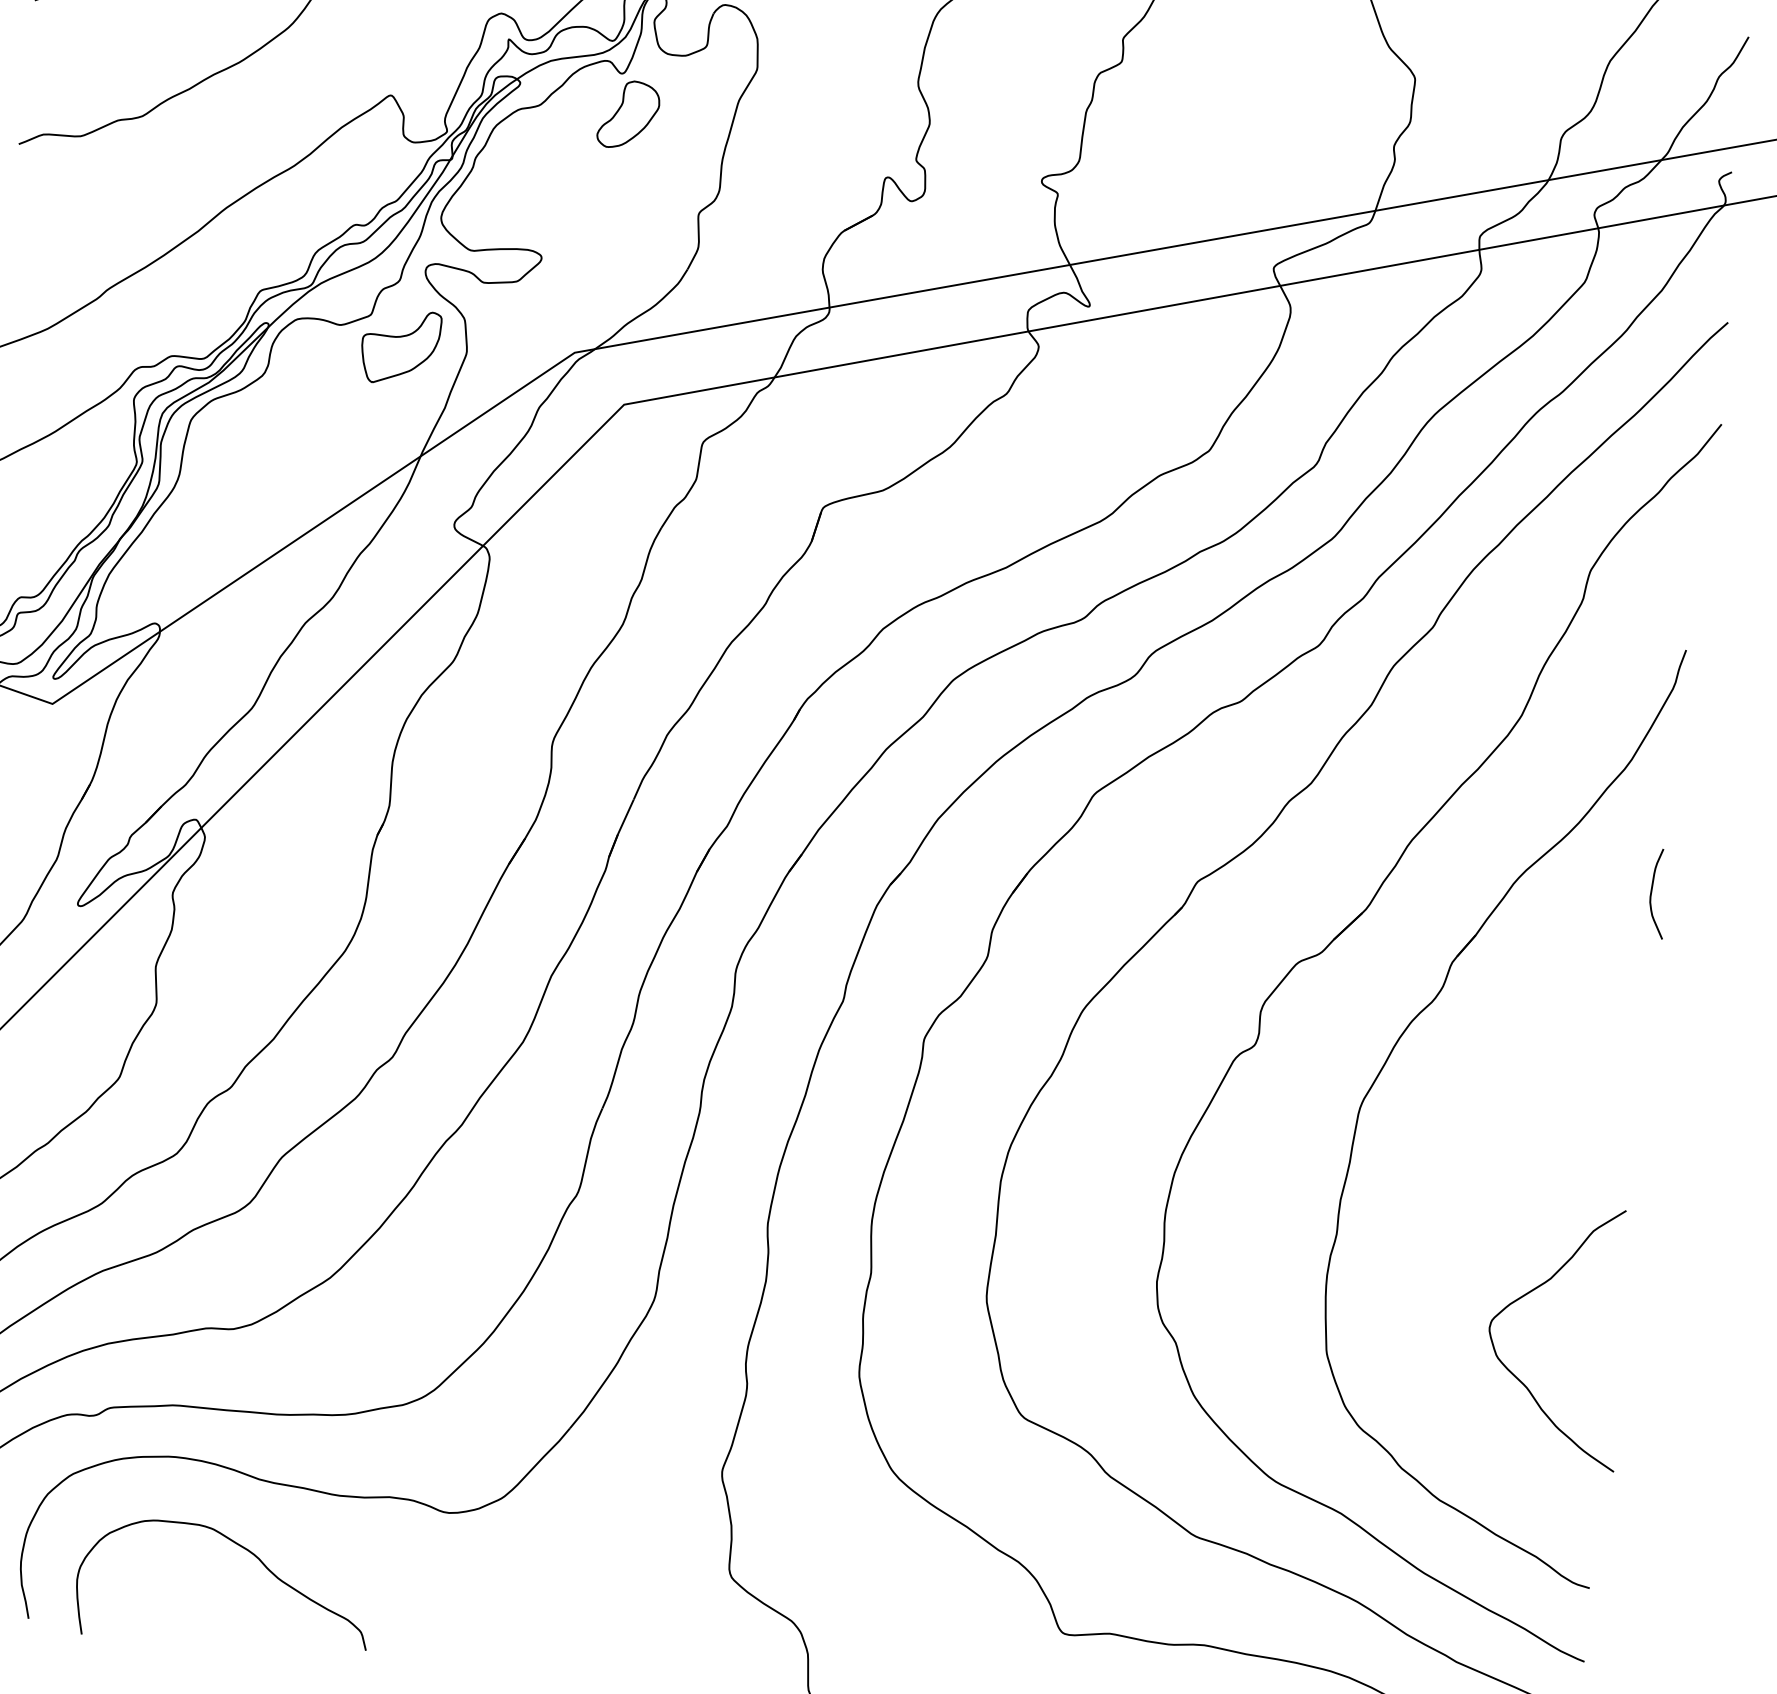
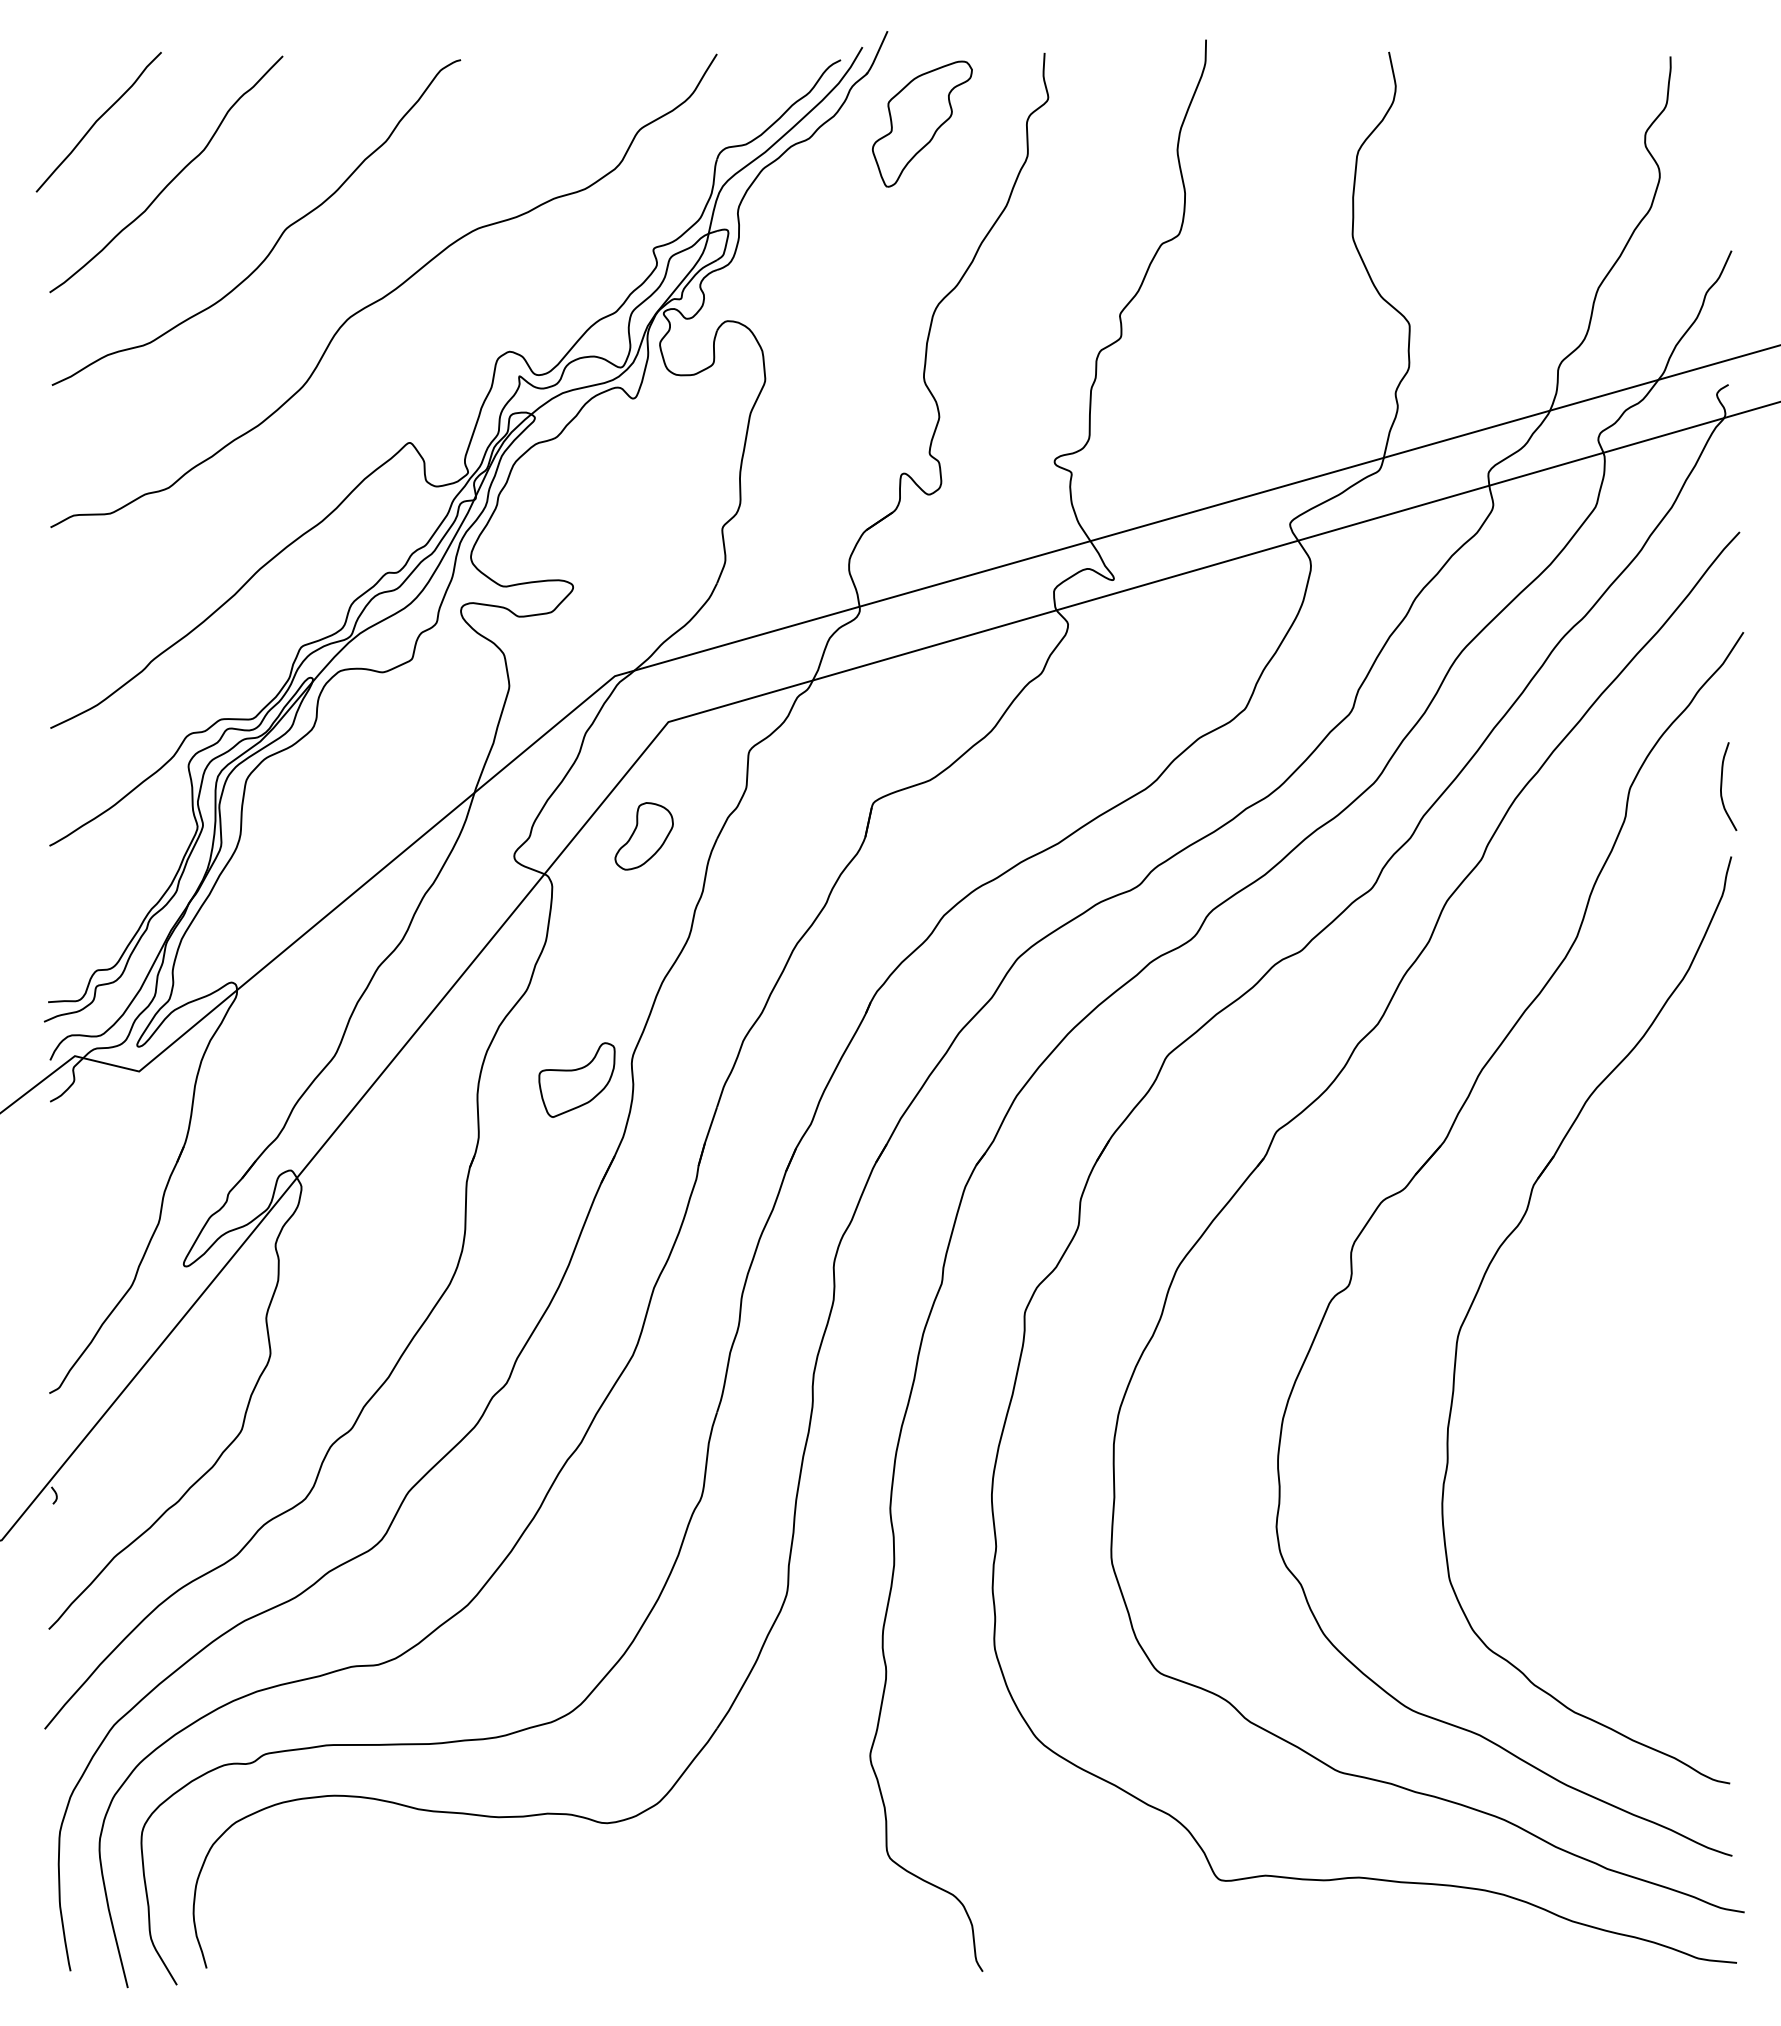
part: (628, 115) -> (643, 836), moved
part: (400, 346) -> (576, 1079), moved
curve: (1652, 893) -> (1722, 786), moved
curve: (1532, 1291) -> (1644, 1499), removed
curve: (251, 1554) -> (418, 1883), removed

